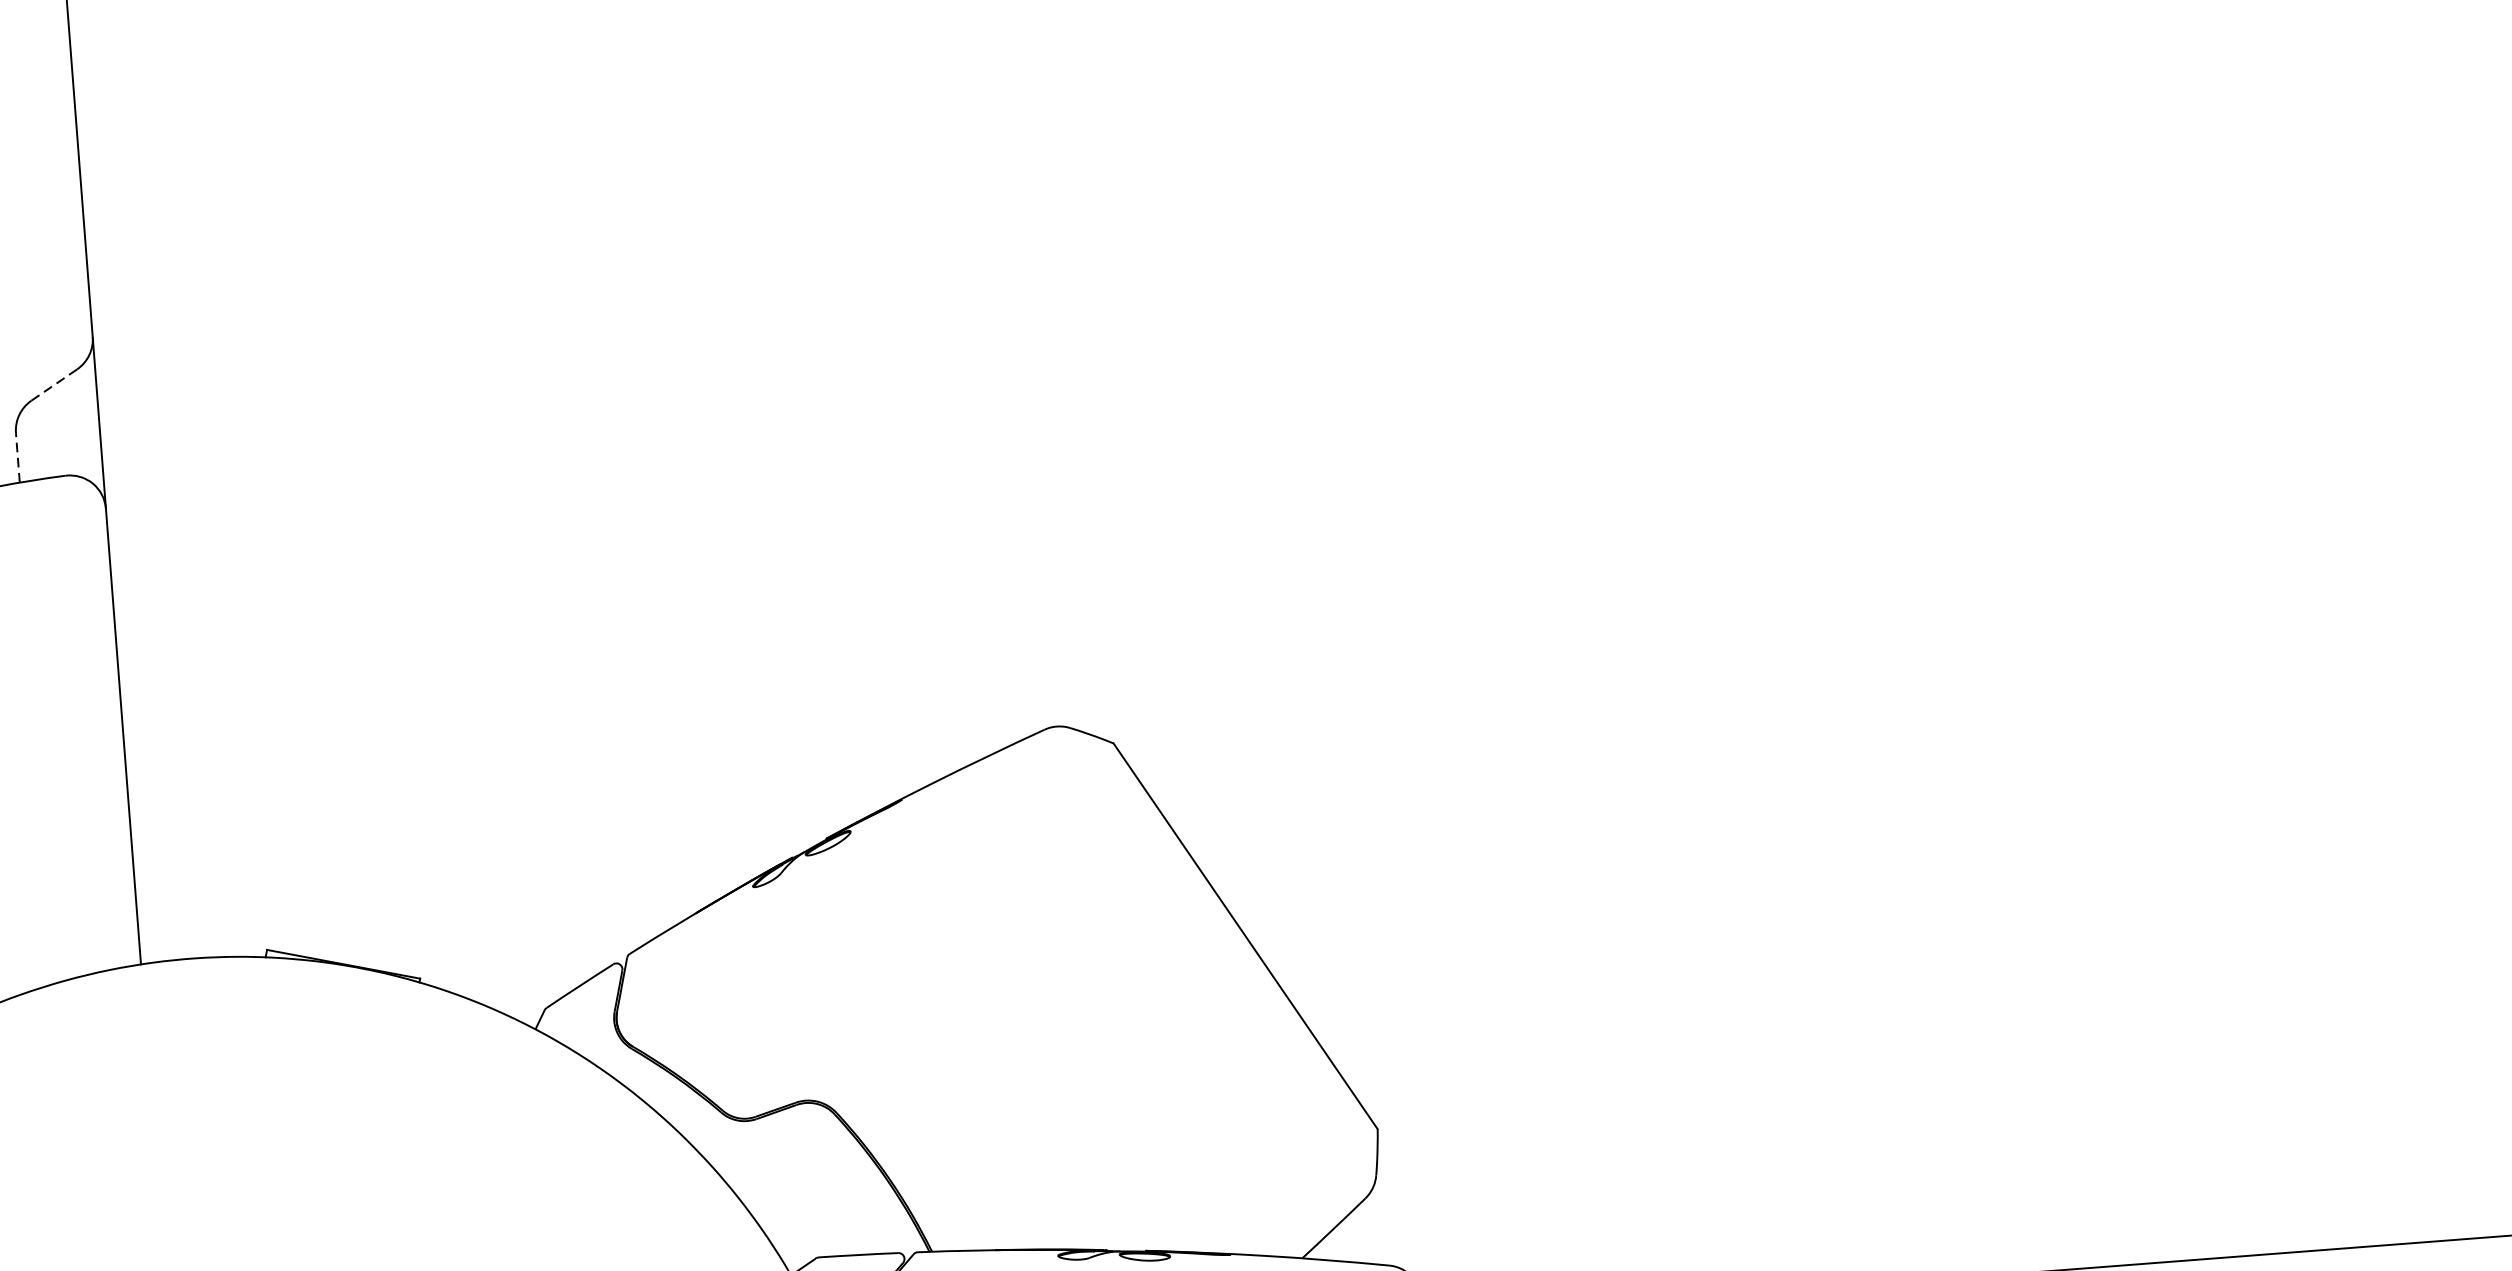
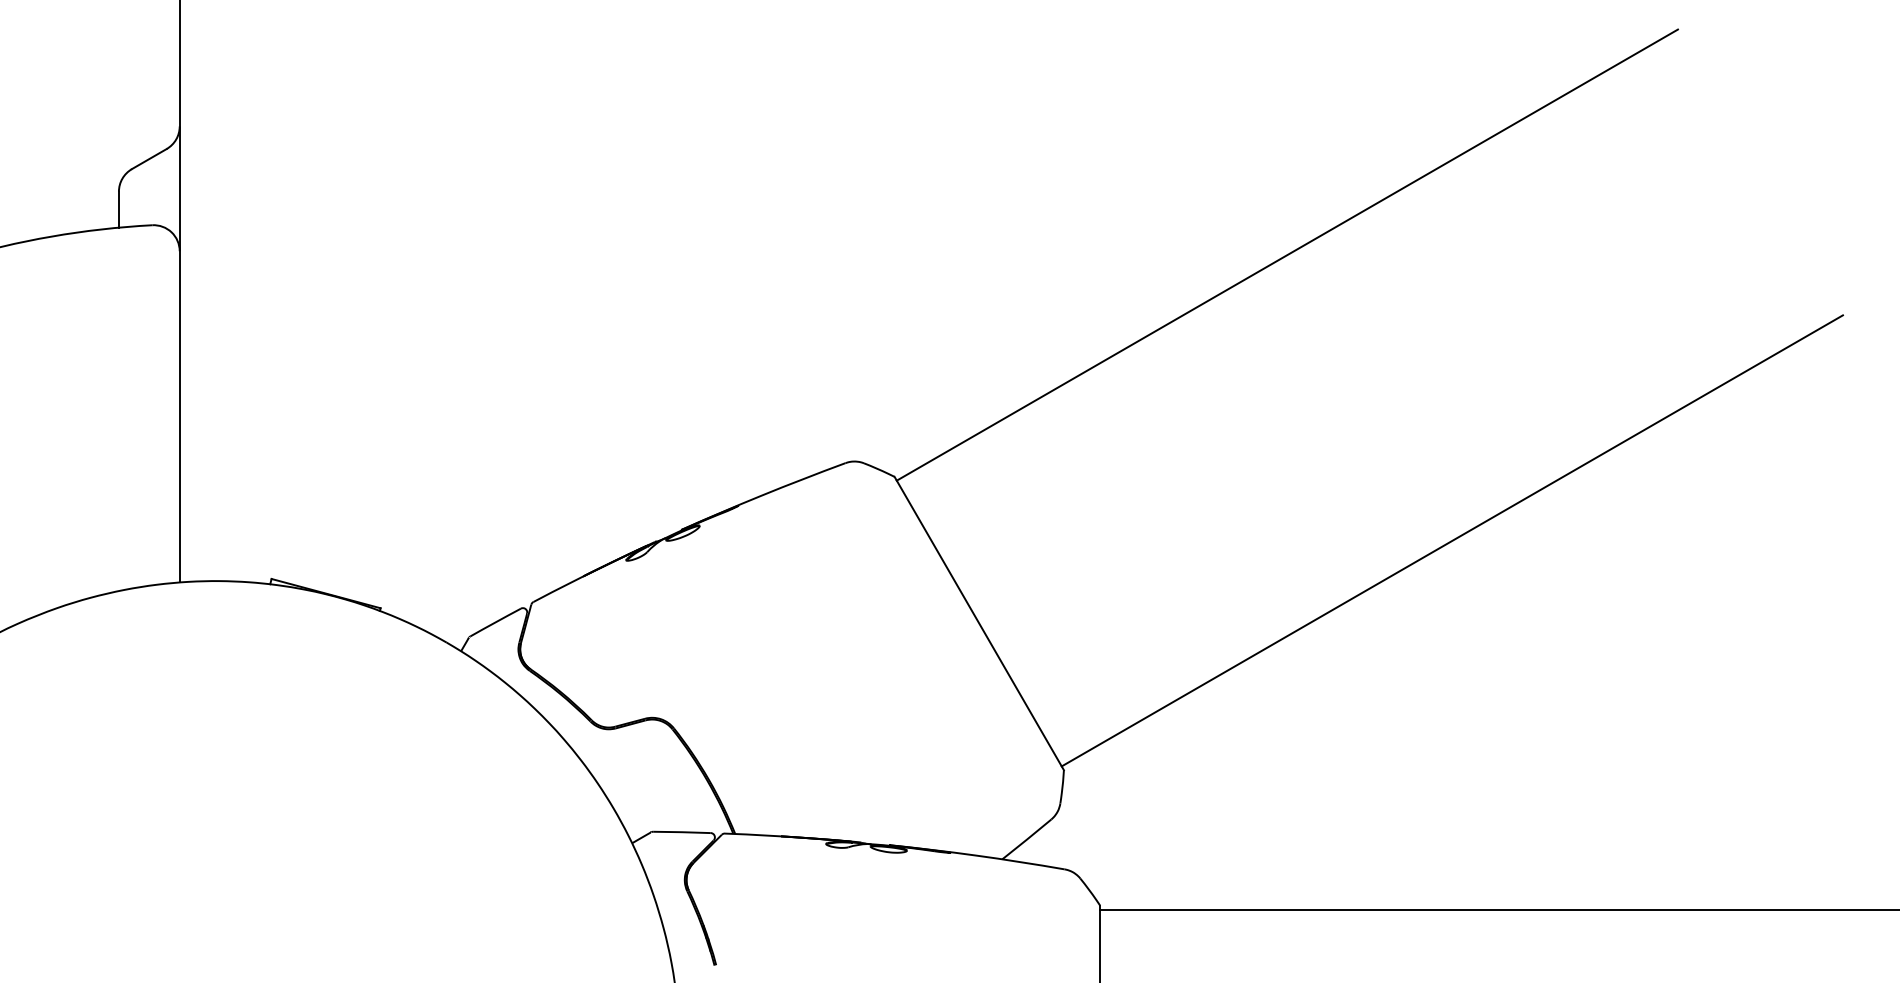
line: (54, 384) -> (149, 158), dashed -> solid
line: (1629, 395) -> (1286, 254), added
line: (17, 457) -> (118, 209), dashed -> solid
line: (1886, 772) -> (1451, 540), added

